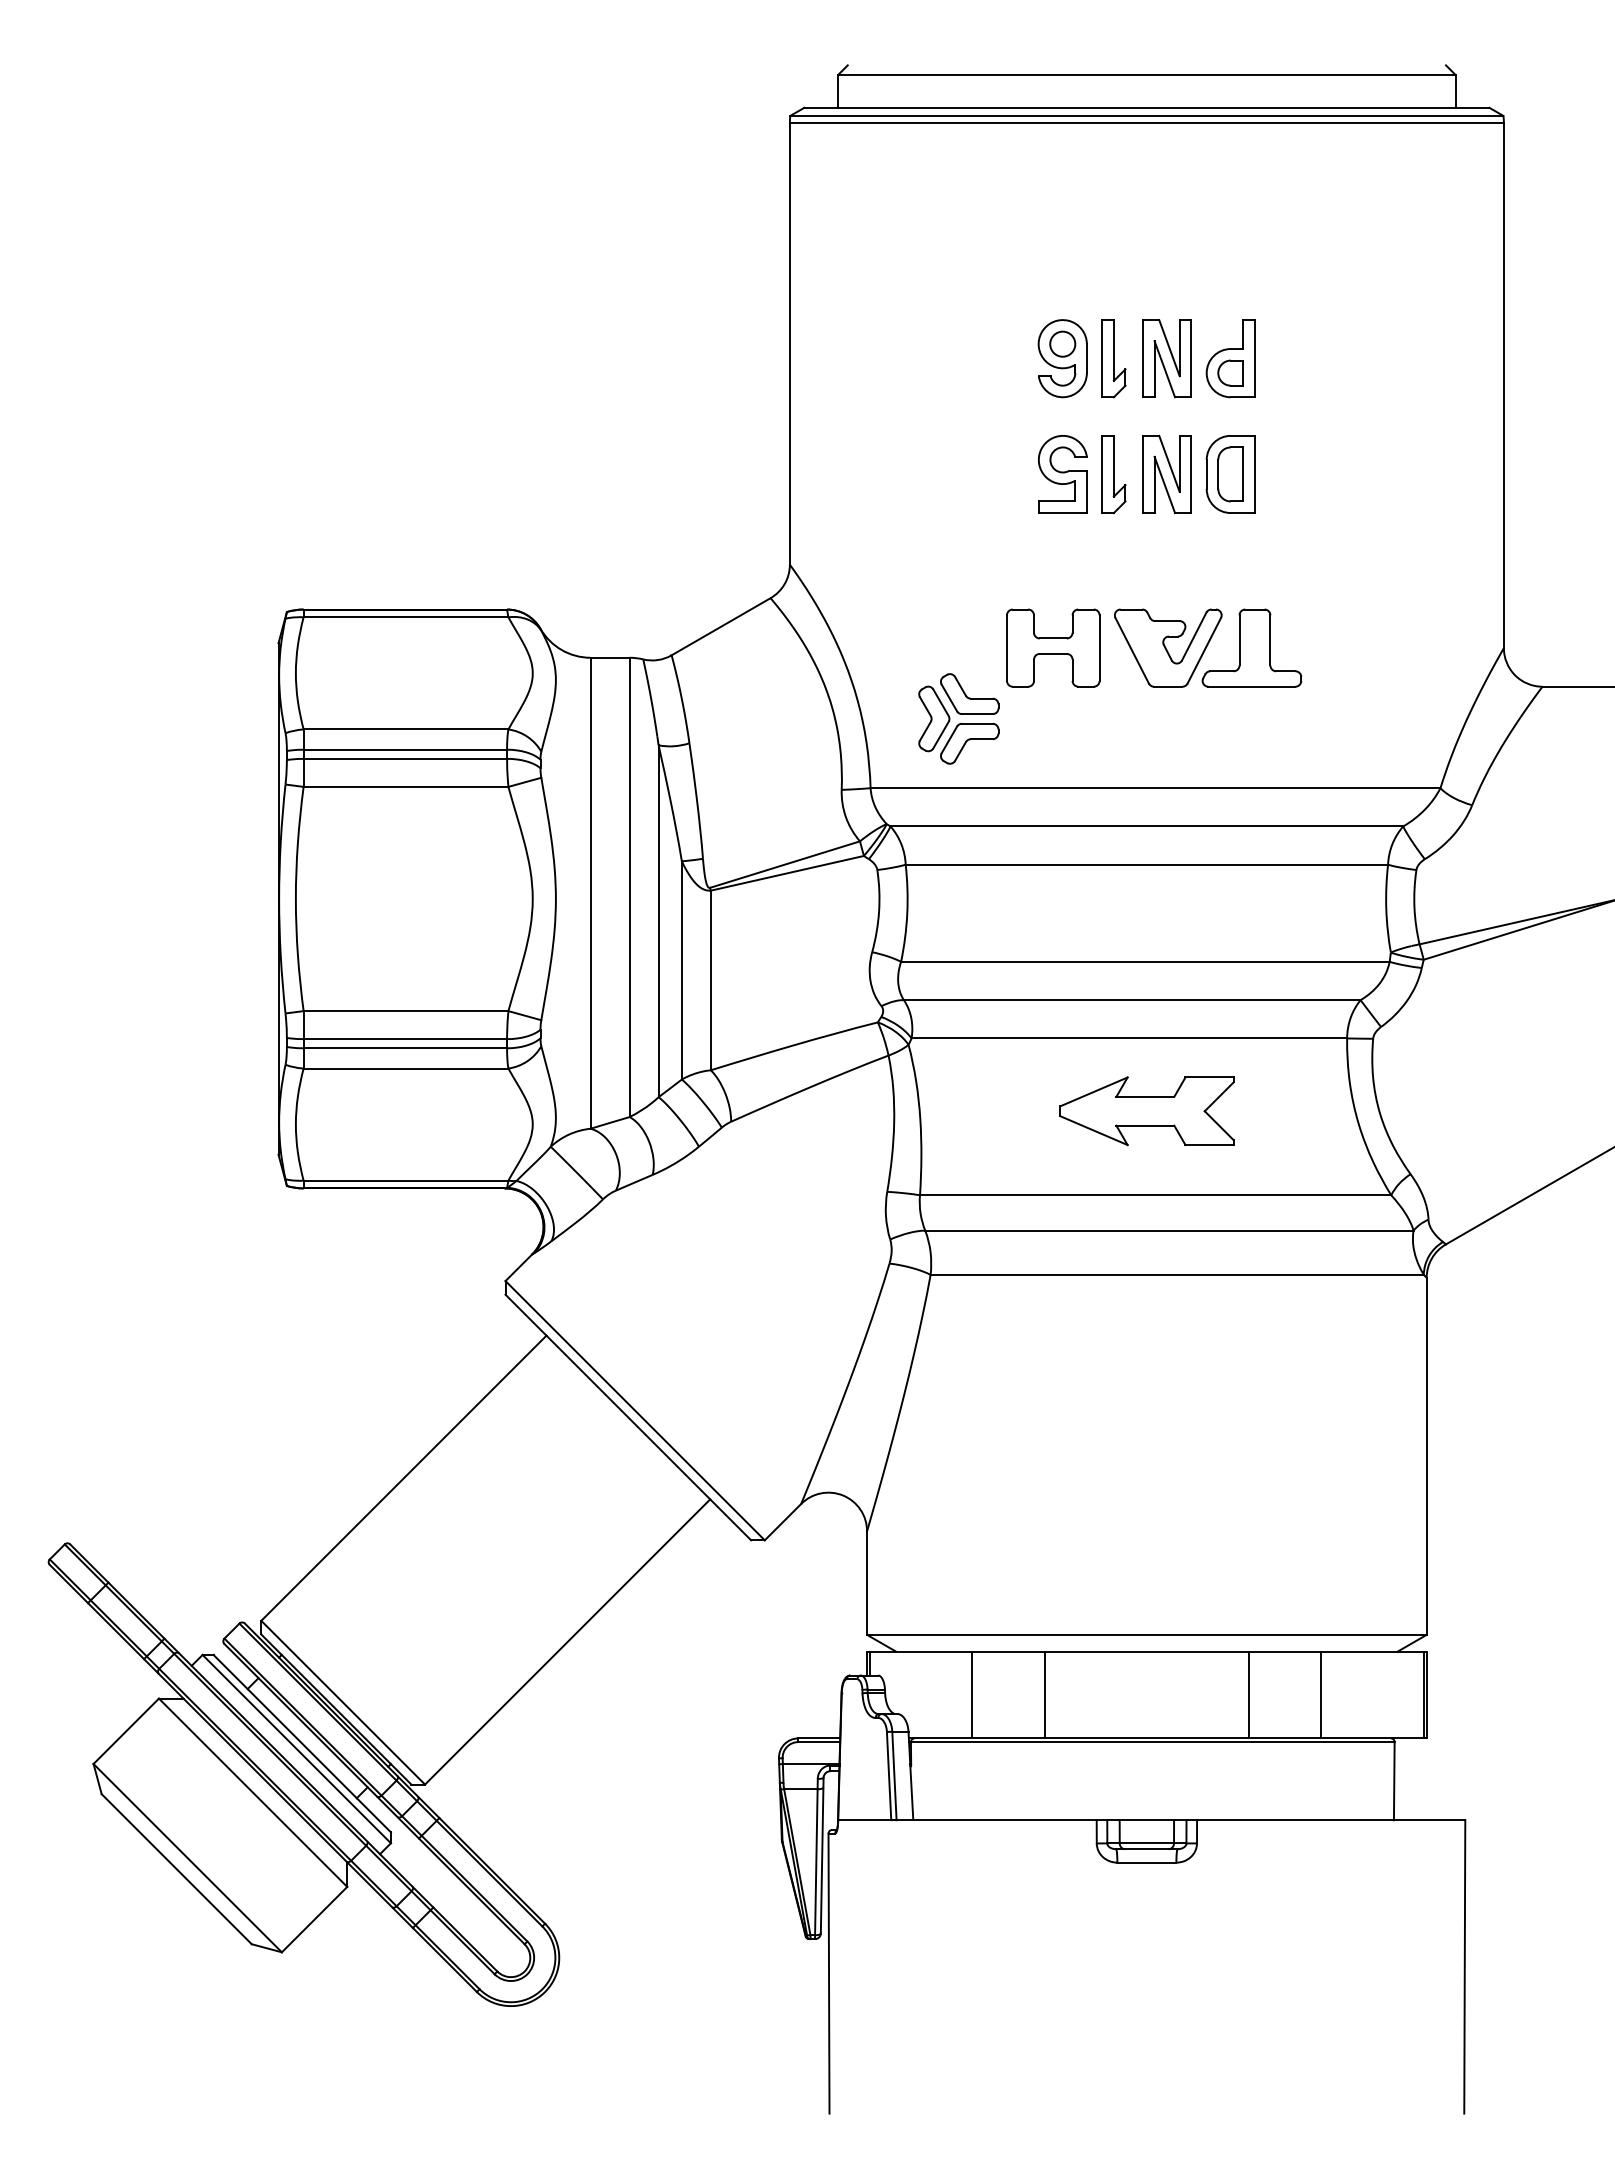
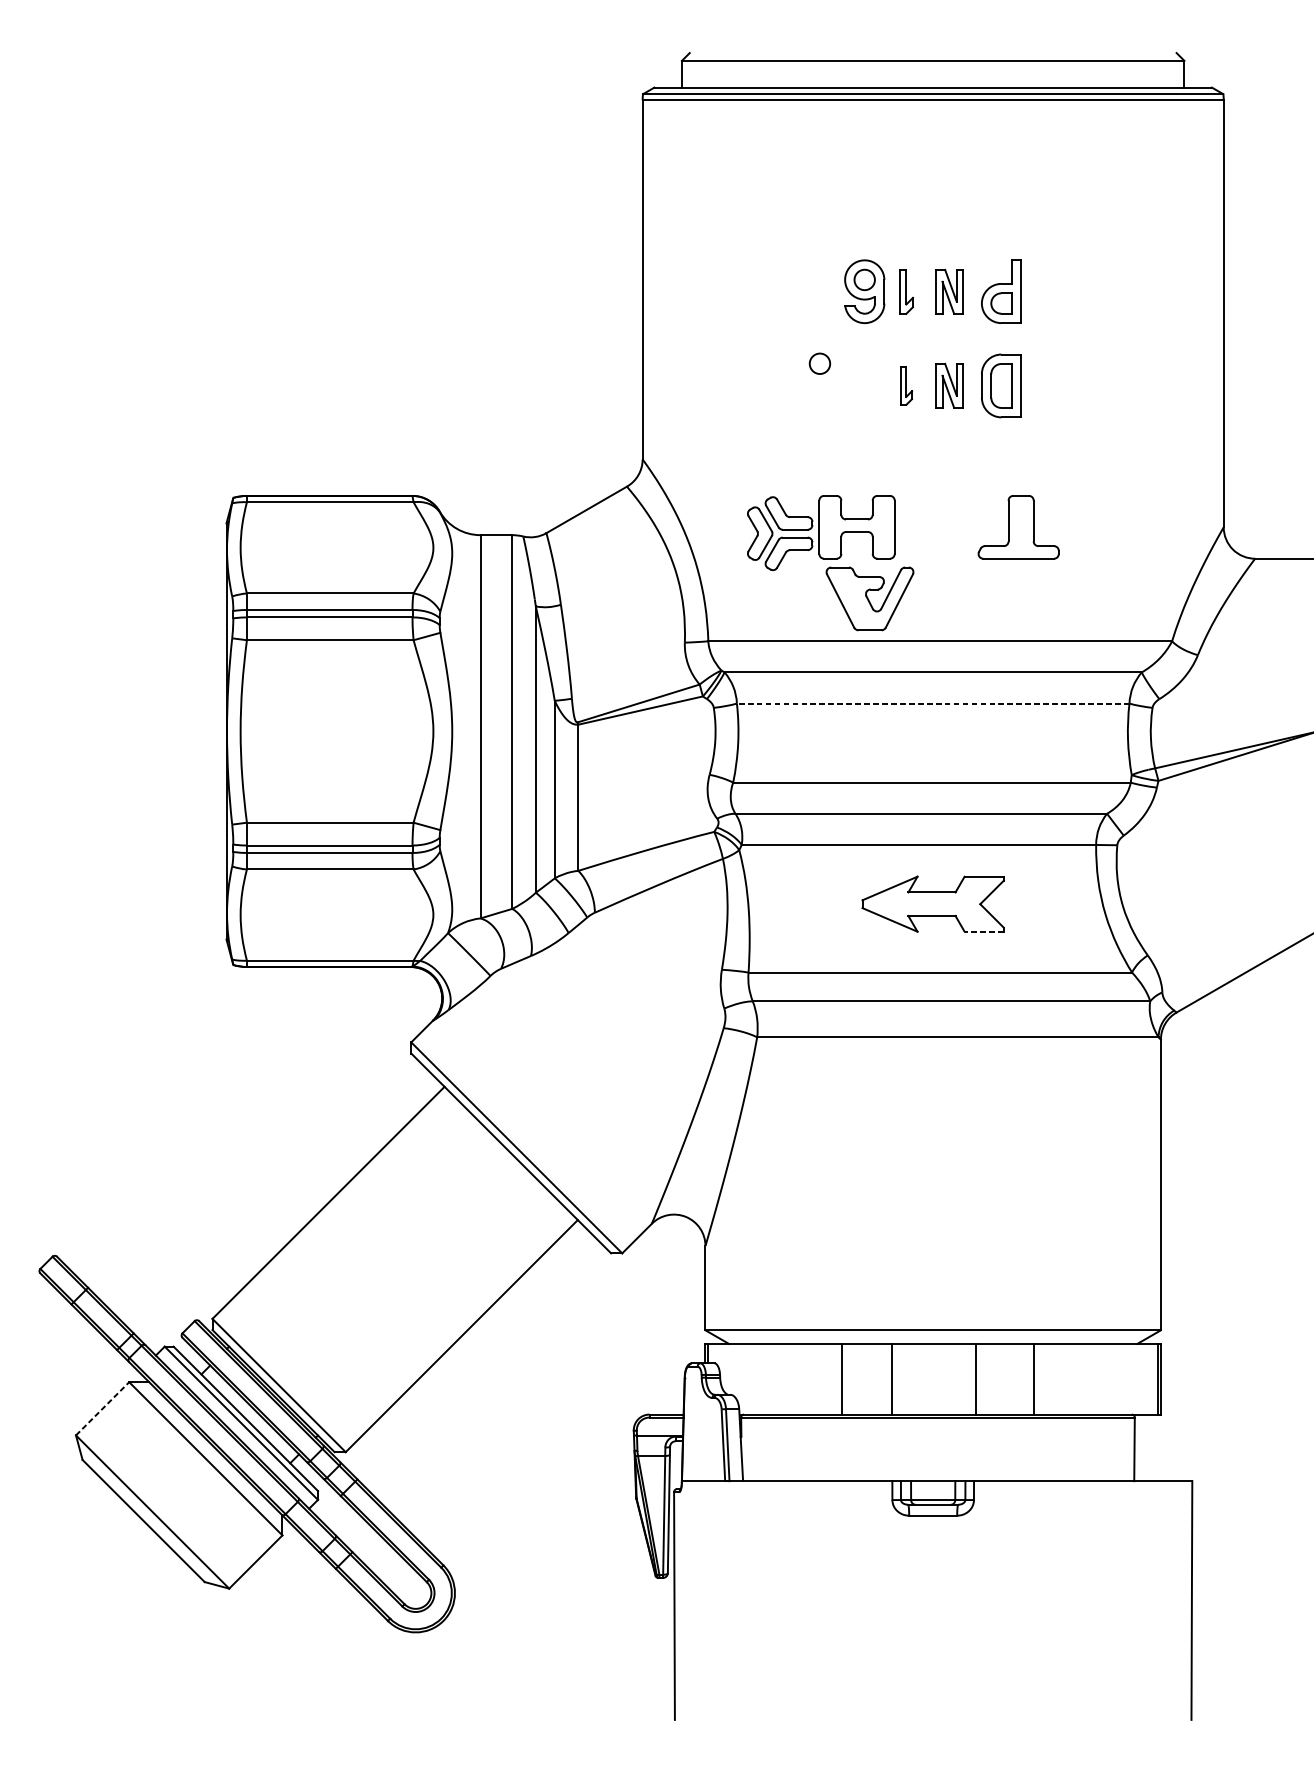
part: (1113, 358) -> (906, 291), size x0.7
part: (1166, 358) -> (949, 291), size x0.7
circle: (1007, 446) -> (819, 363), added
part: (1166, 473) -> (949, 385), size x0.7
part: (1062, 474) -> (864, 386), removed
part: (1113, 474) -> (906, 386), size x0.6
part: (1168, 647) -> (870, 598), moved
part: (958, 718) -> (779, 533), moved
line: (1146, 864) -> (932, 703), solid -> dashed
line: (1209, 1145) -> (984, 932), solid -> dashed
line: (972, 1694) -> (842, 1378), moved
line: (1044, 1694) -> (891, 1378), moved
line: (1248, 1694) -> (976, 1378), moved
line: (1321, 1694) -> (1033, 1378), moved
line: (126, 1730) -> (102, 1408), solid -> dashed

